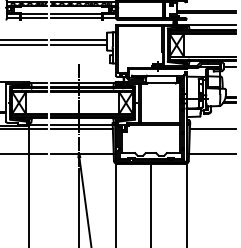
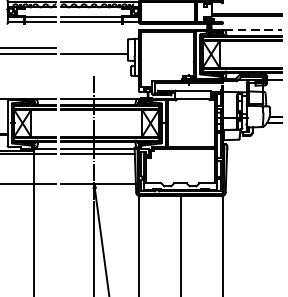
line: (212, 25) -> (254, 30), solid -> dashed
line: (79, 39) -> (94, 47), removed
line: (212, 128) -> (254, 153), removed
line: (212, 153) -> (254, 183), removed

